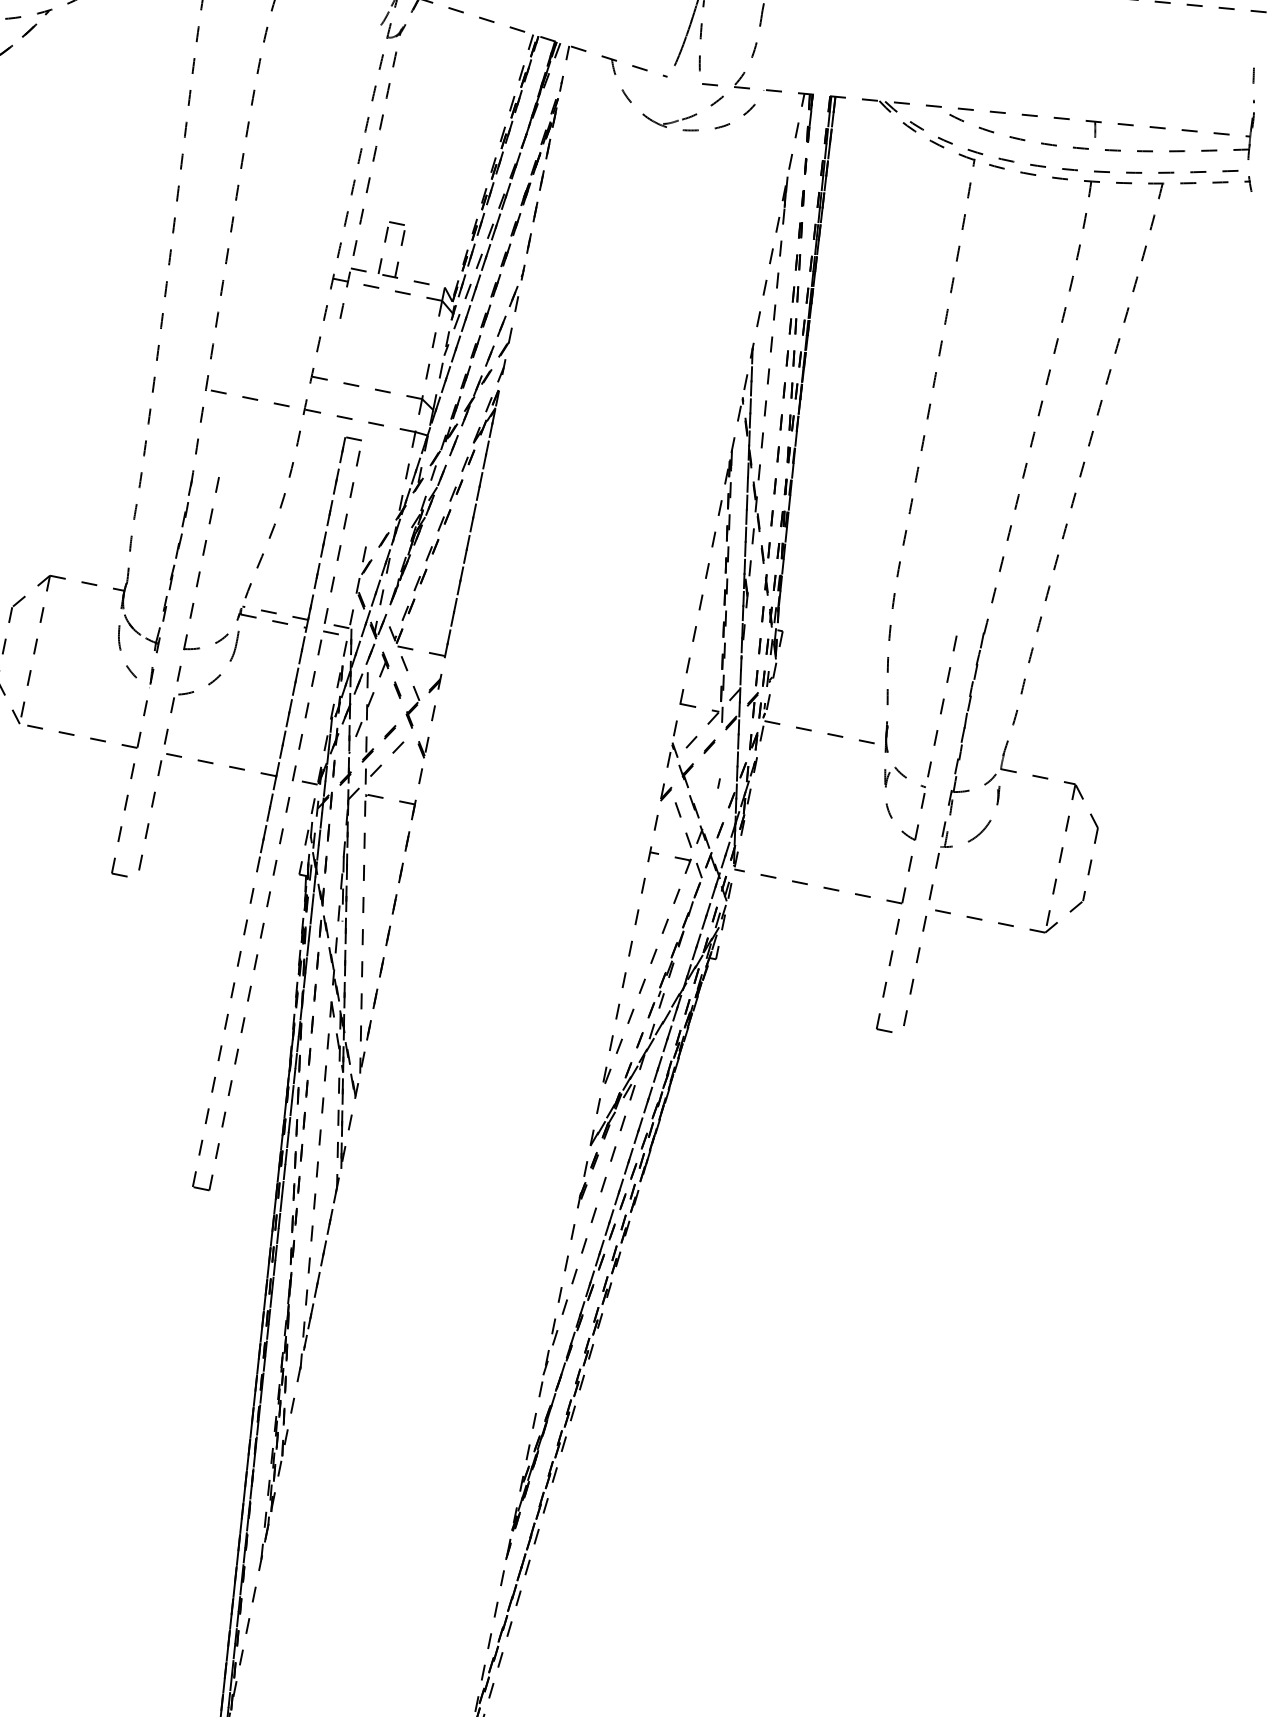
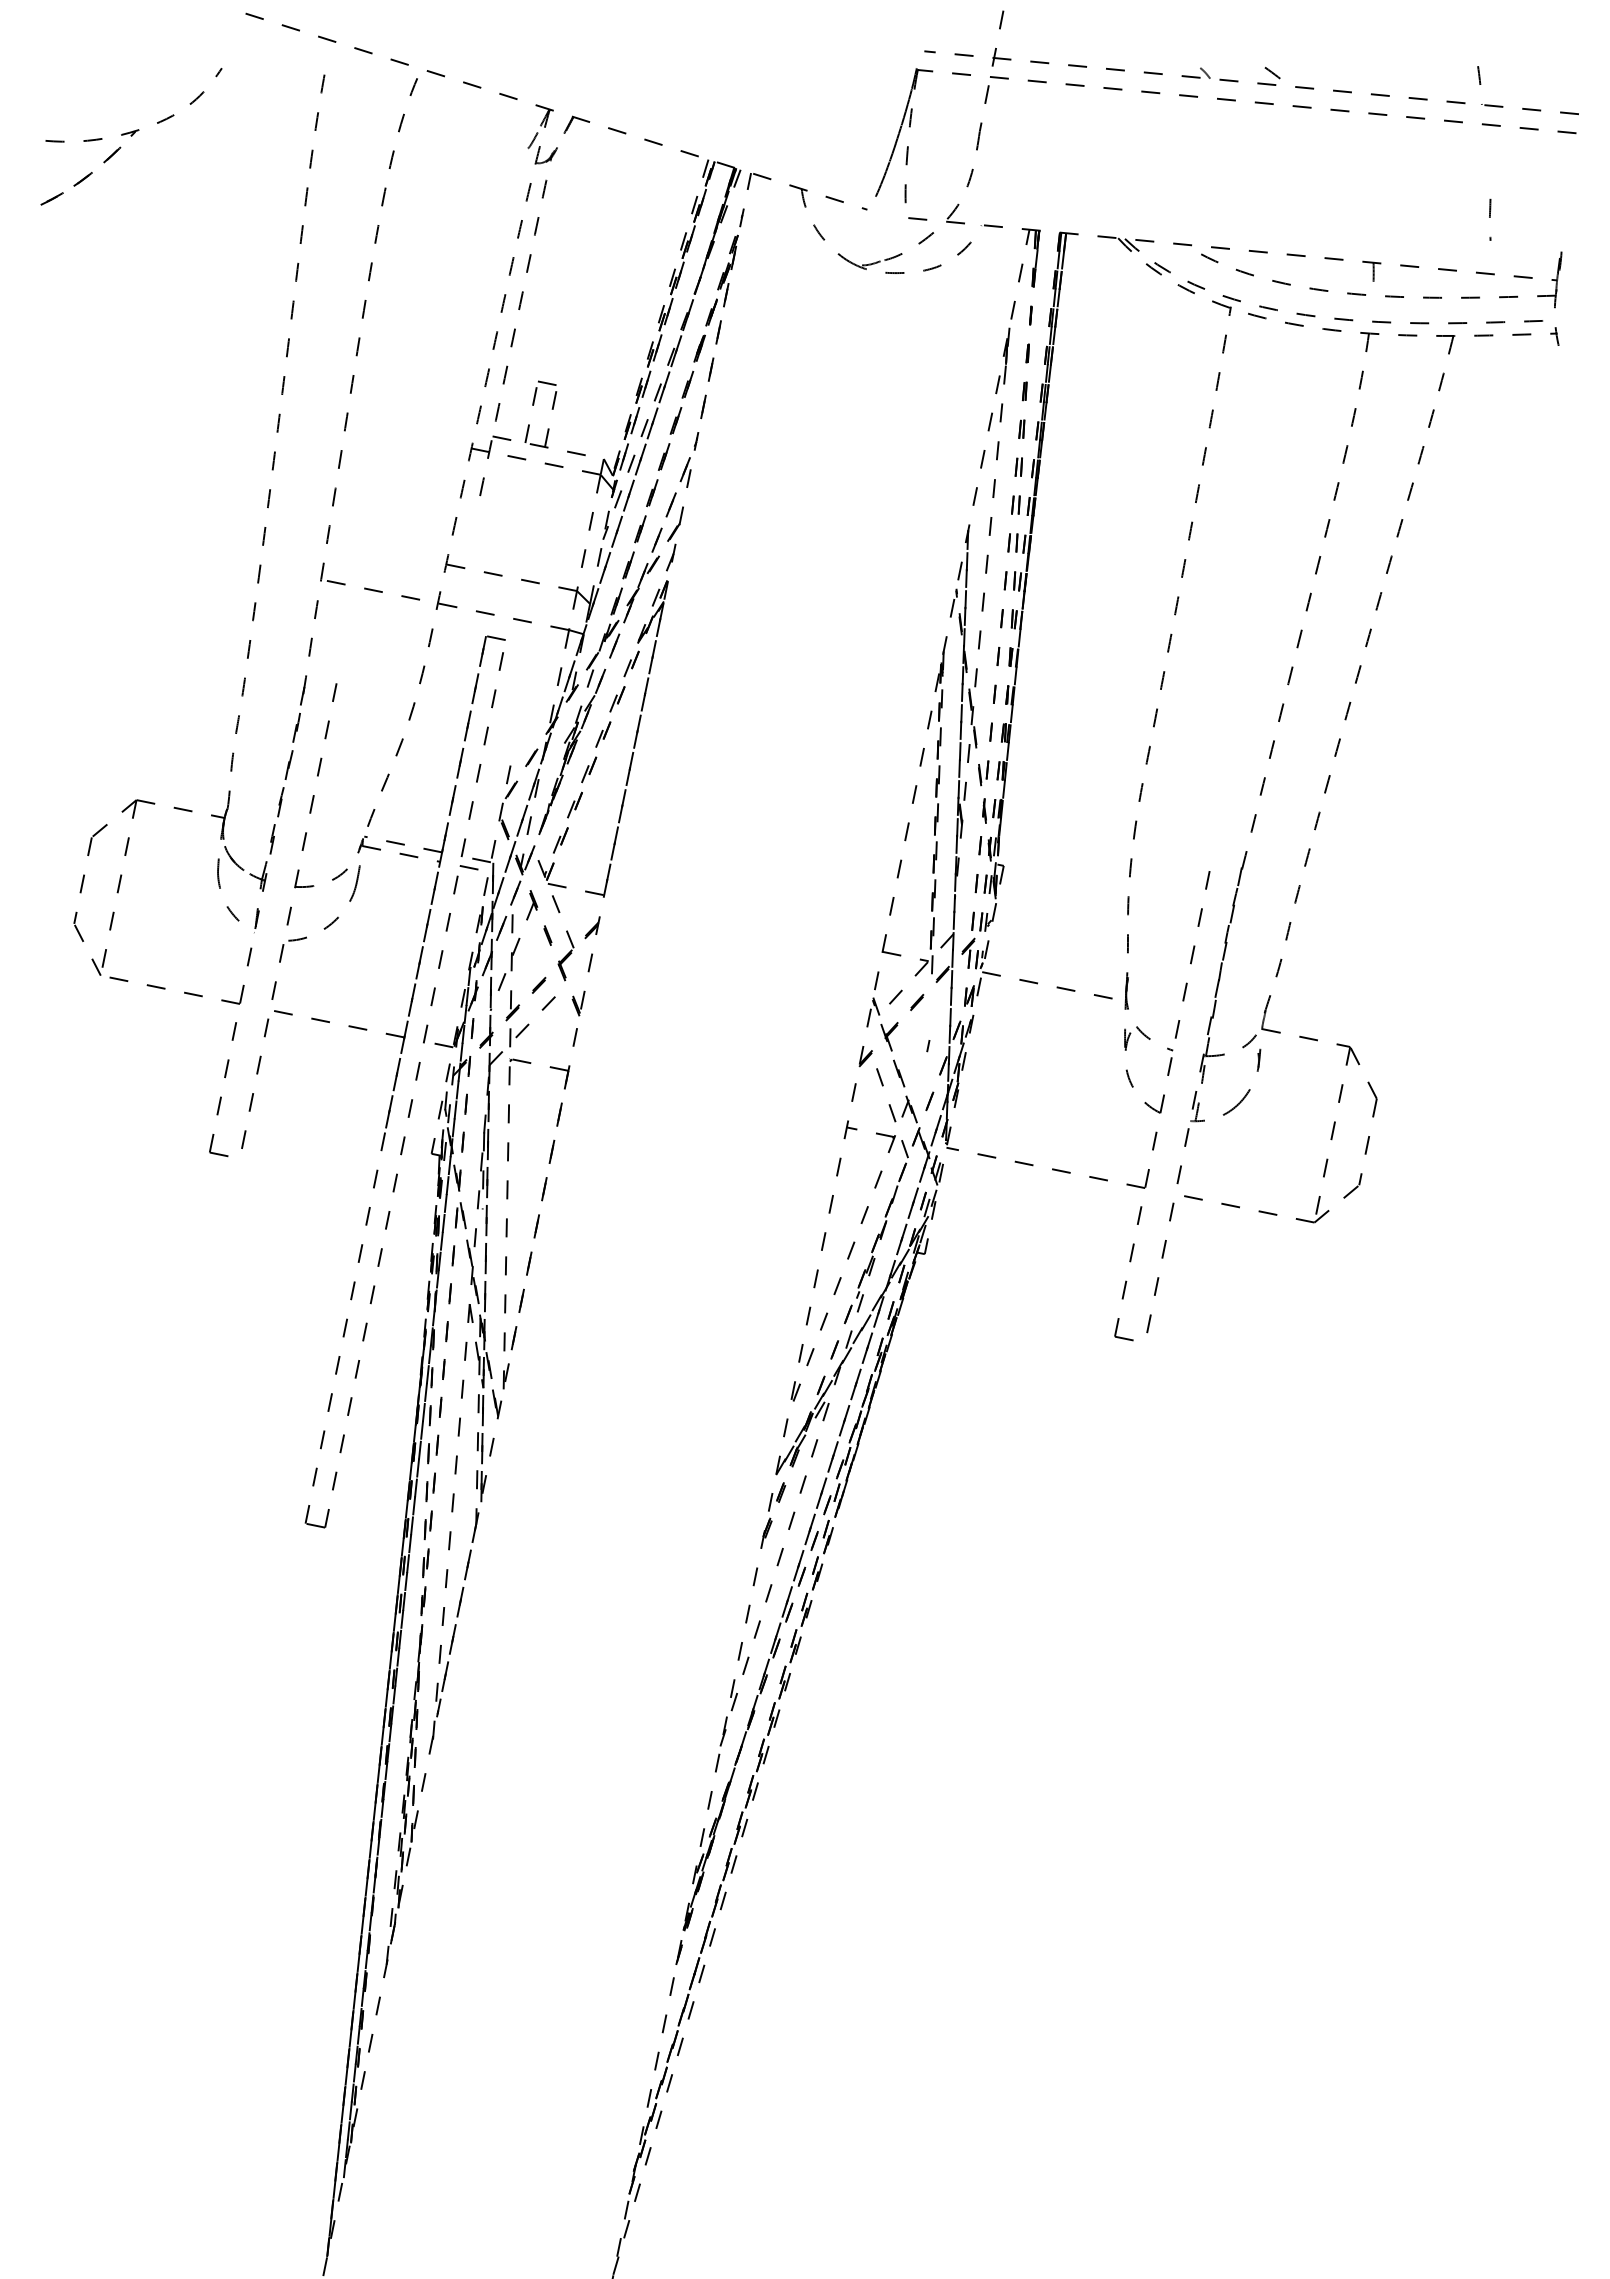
curve: (1253, 83) -> (1490, 217), moved

